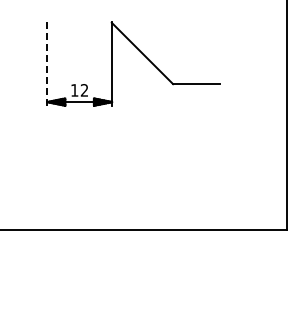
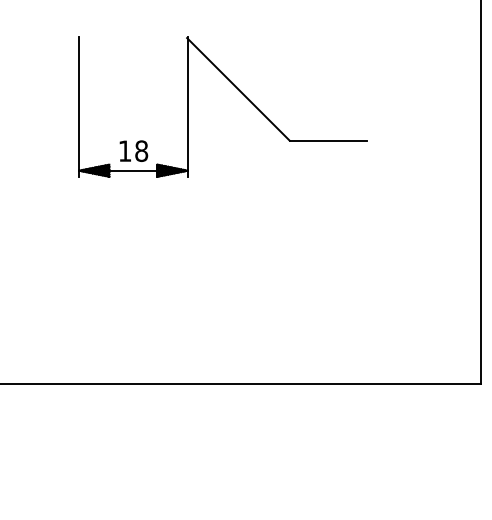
line: (47, 64) -> (79, 107), dashed -> solid
text: (84, 90) -> (141, 151), 12 -> 18

